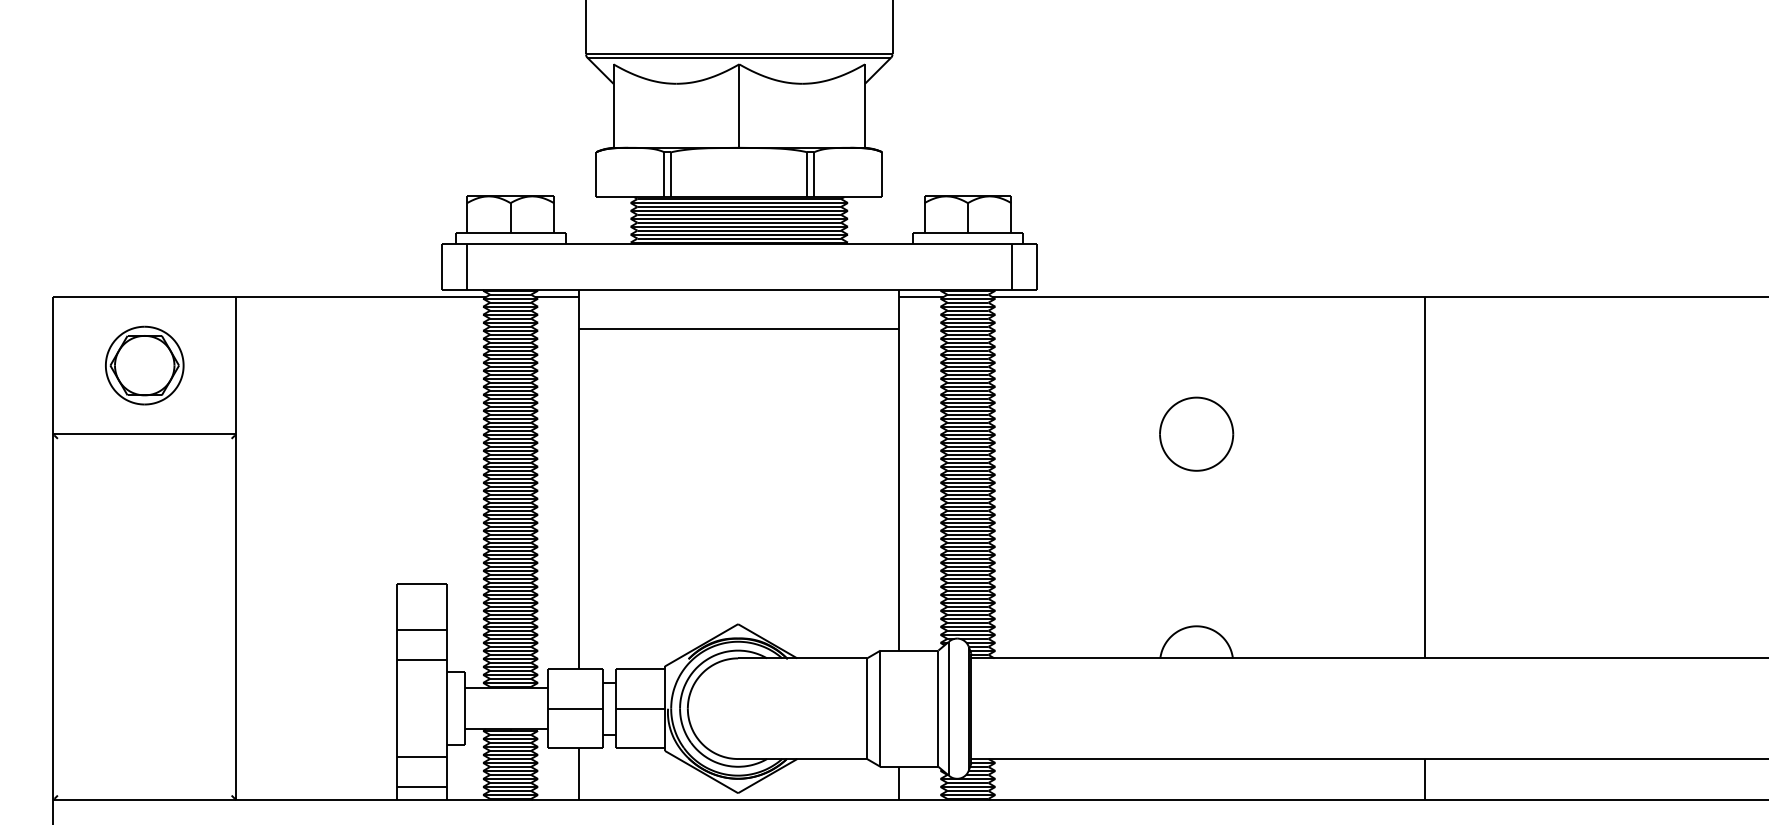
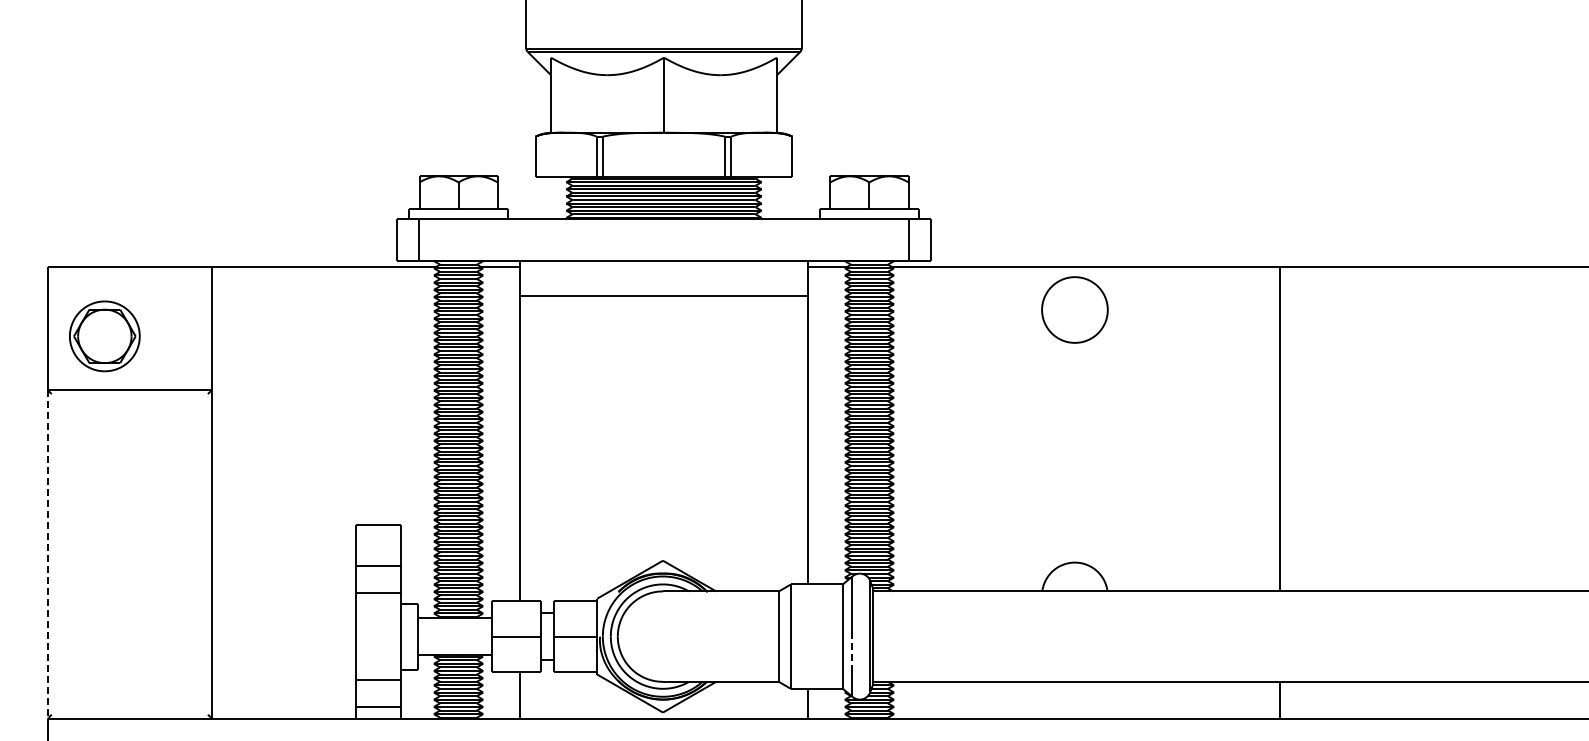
part: (144, 365) -> (104, 336), moved
part: (1196, 433) -> (1074, 309), moved
line: (53, 617) -> (47, 554), solid -> dashed
line: (949, 728) -> (852, 654), solid -> dashed

